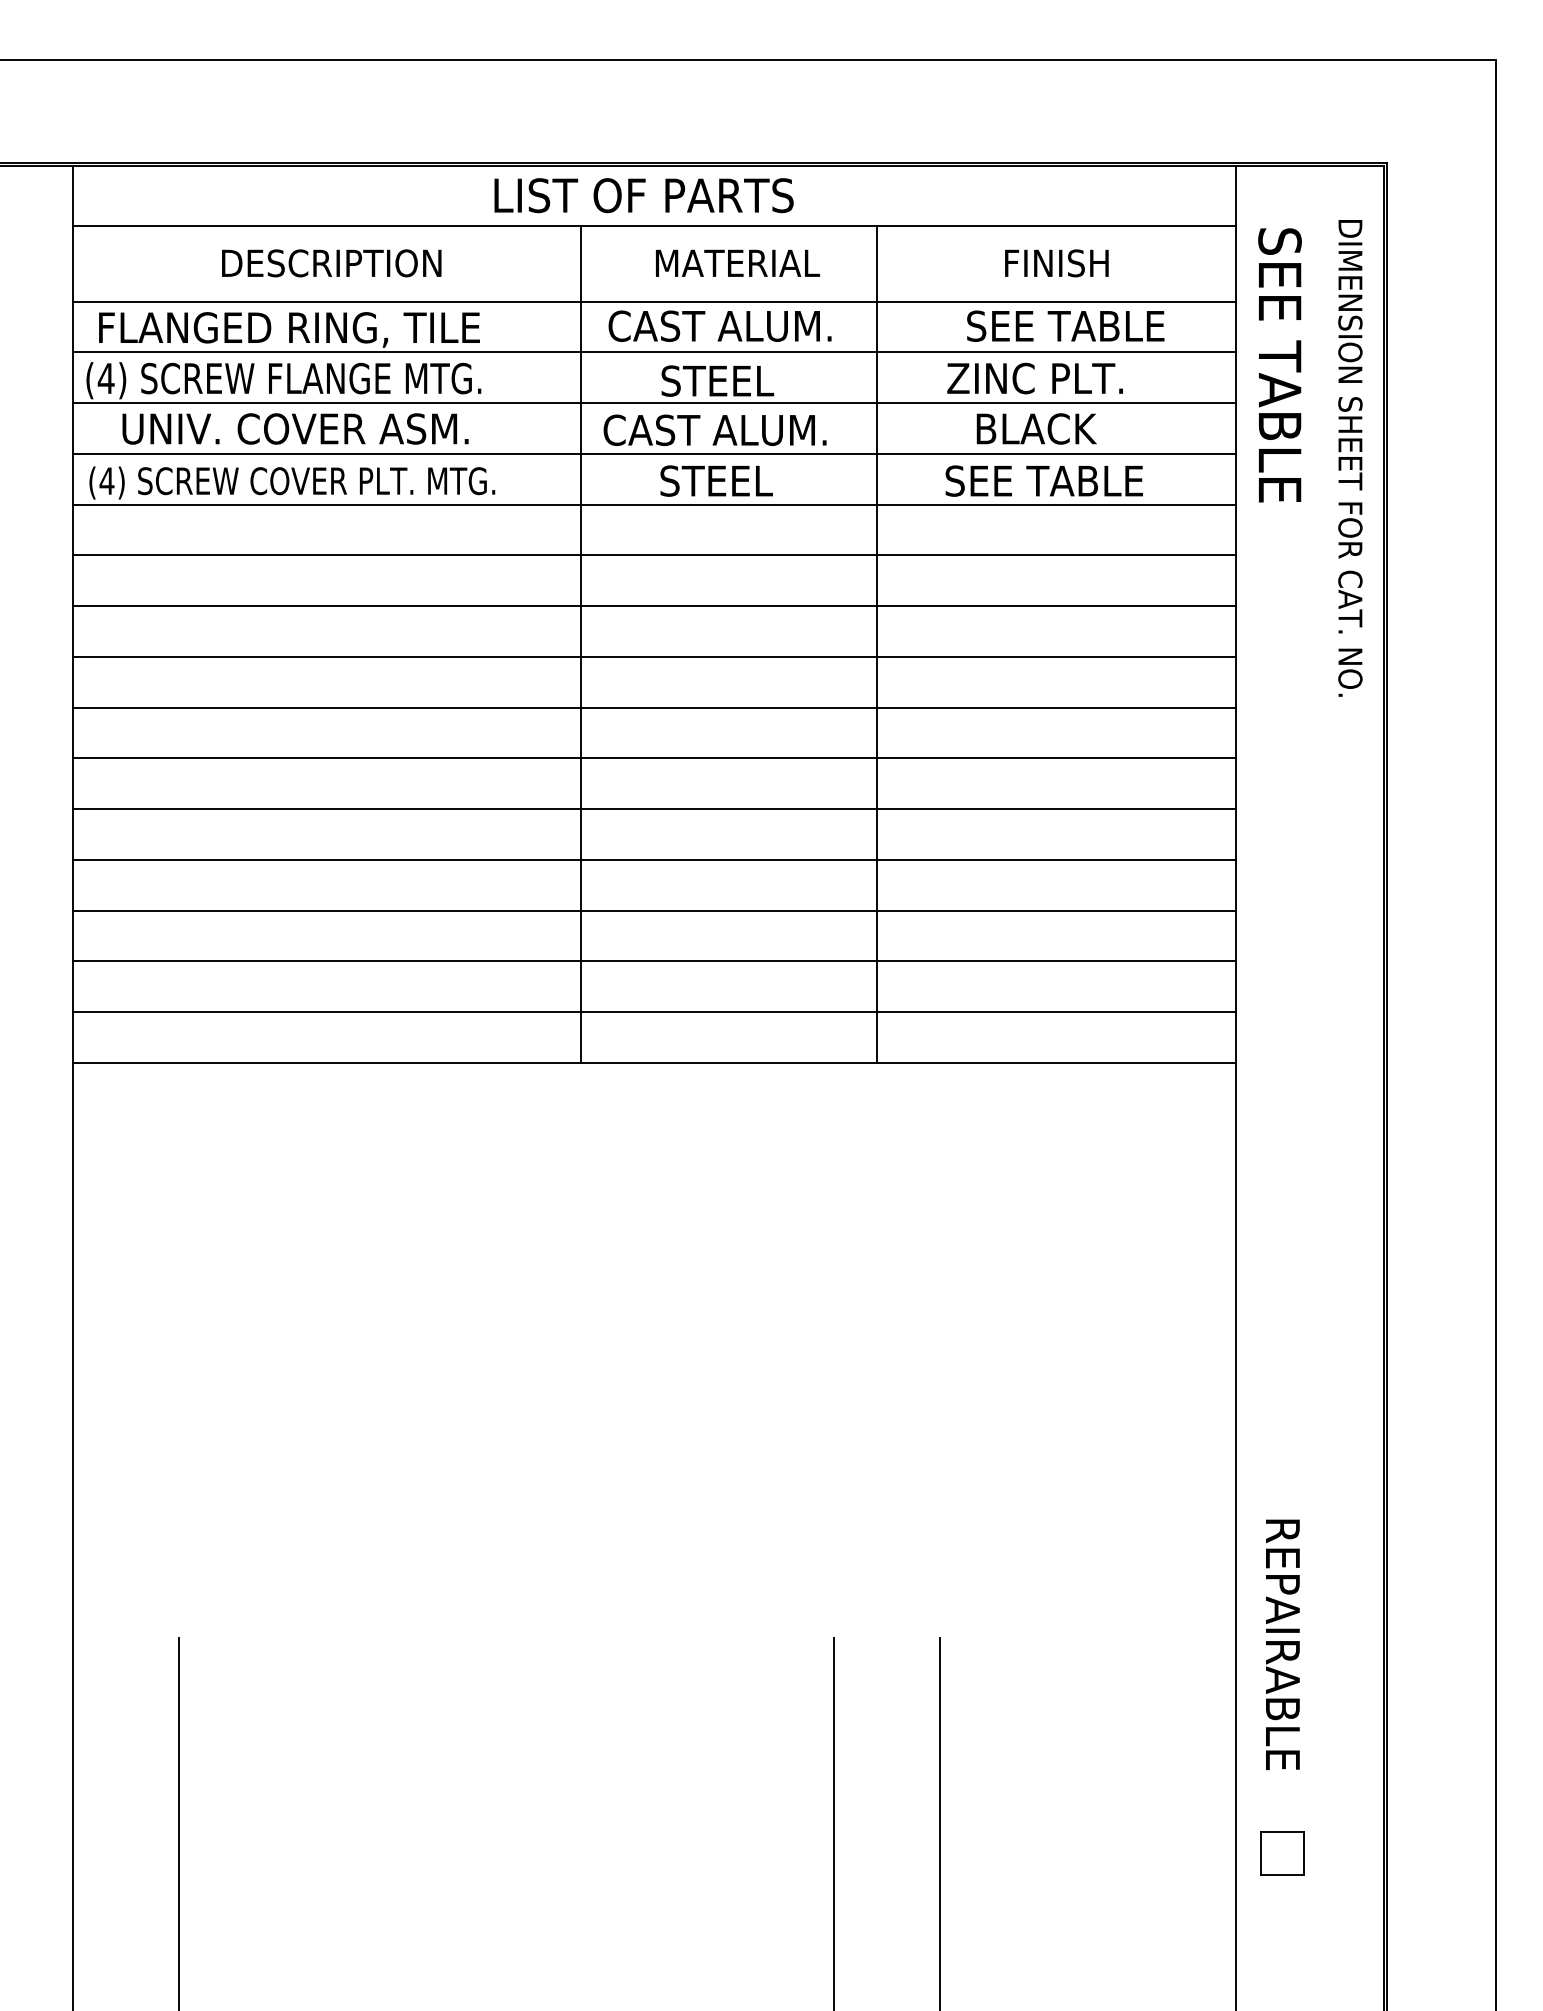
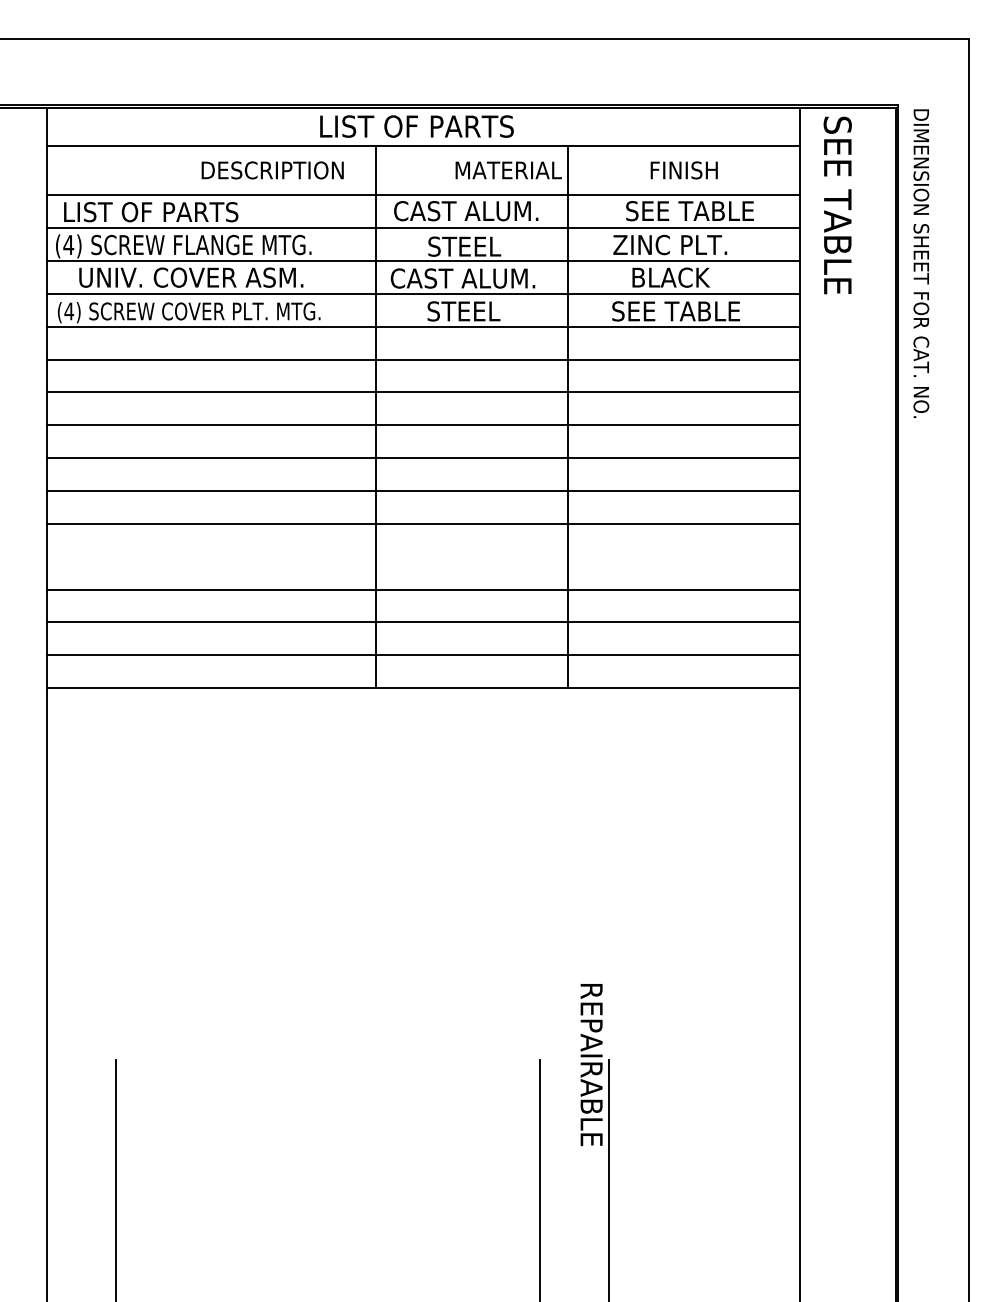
text: (331, 263) -> (272, 170), moved
text: (737, 263) -> (508, 170), moved
text: (291, 329) -> (188, 213), FLANGED RING, TILE -> LIST OF PARTS
text: (1279, 365) -> (837, 205), moved
text: (1350, 458) -> (921, 263), moved
line: (654, 859) -> (423, 556), removed
text: (1282, 1645) -> (591, 1065), moved
part: (1282, 1852) -> (830, 1199), removed

